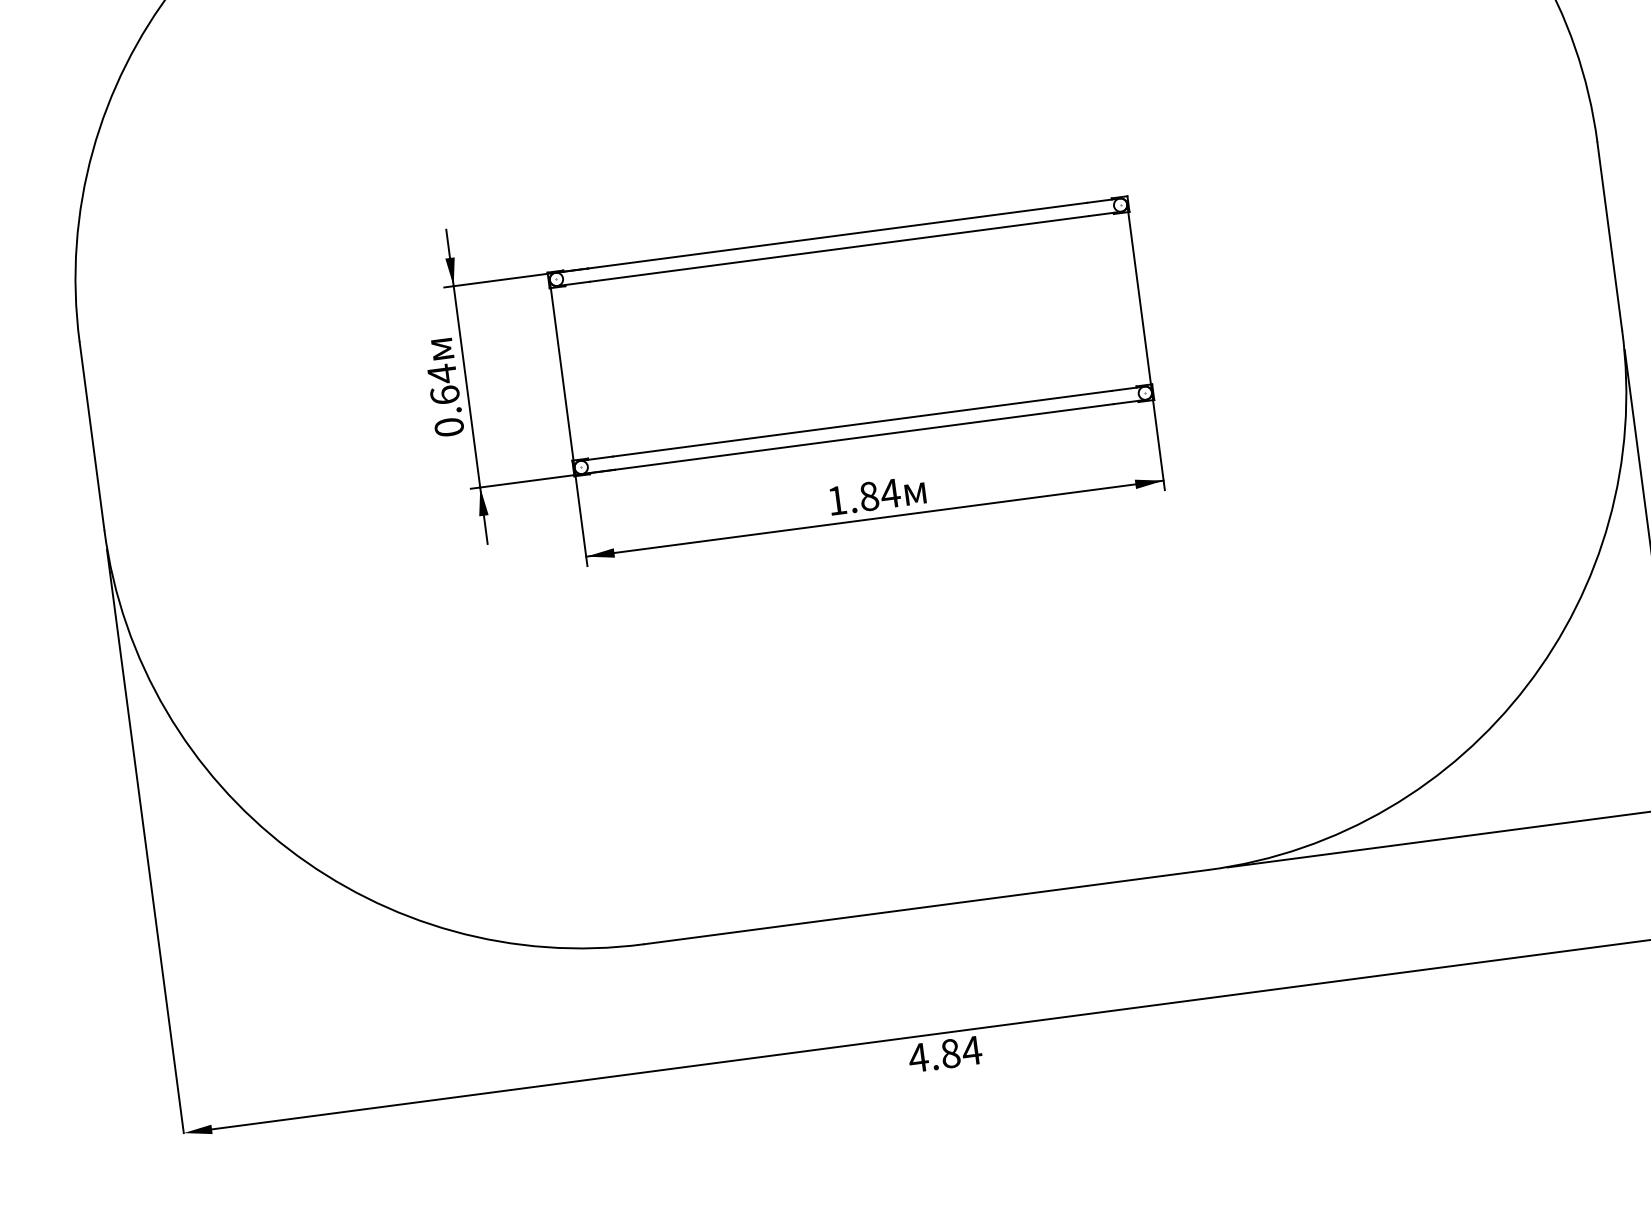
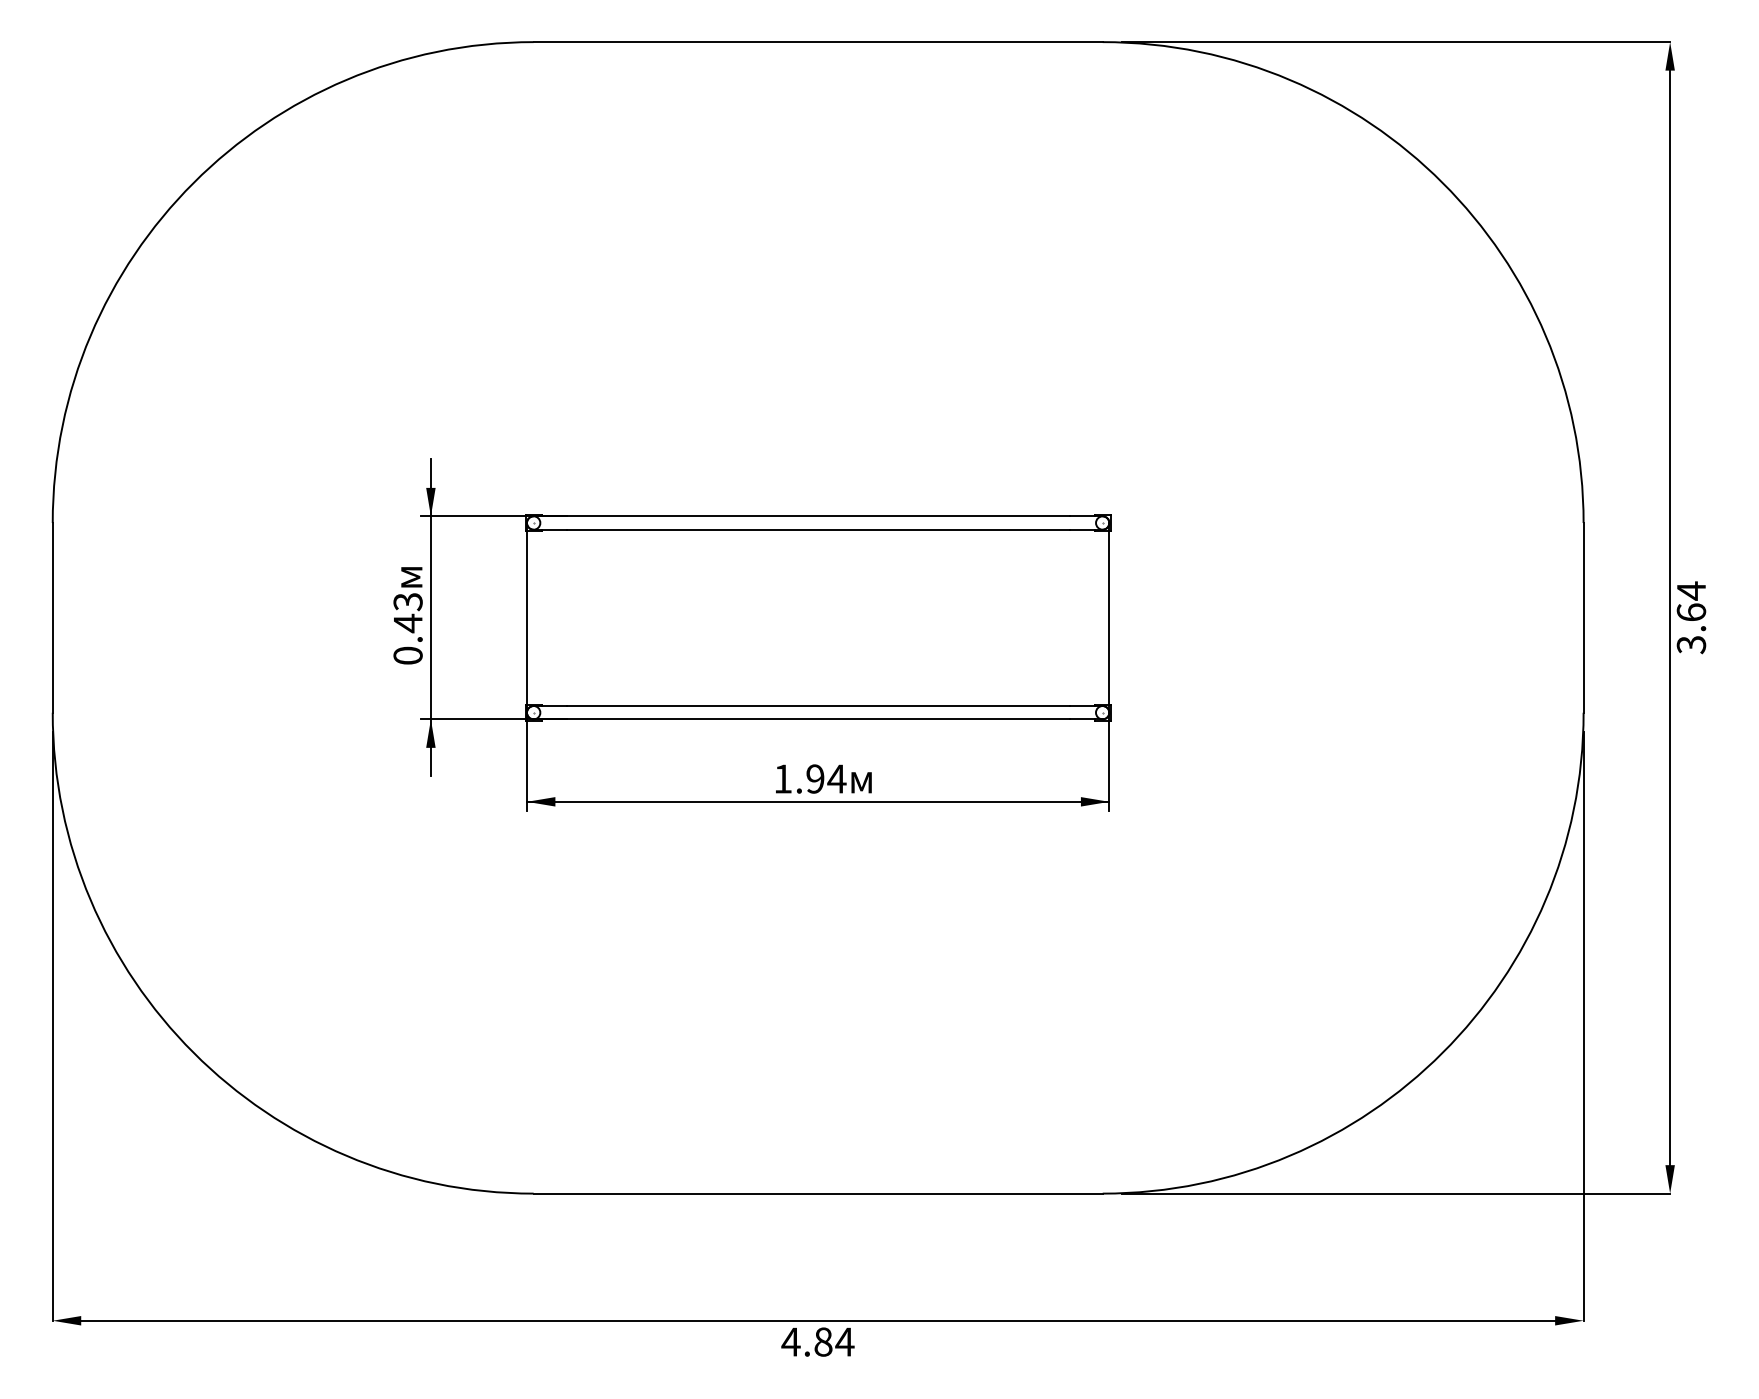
text: (443, 384) -> (407, 612), 0.64 -> 0.43
text: (869, 495) -> (815, 778), 1.84 -> 1.94

